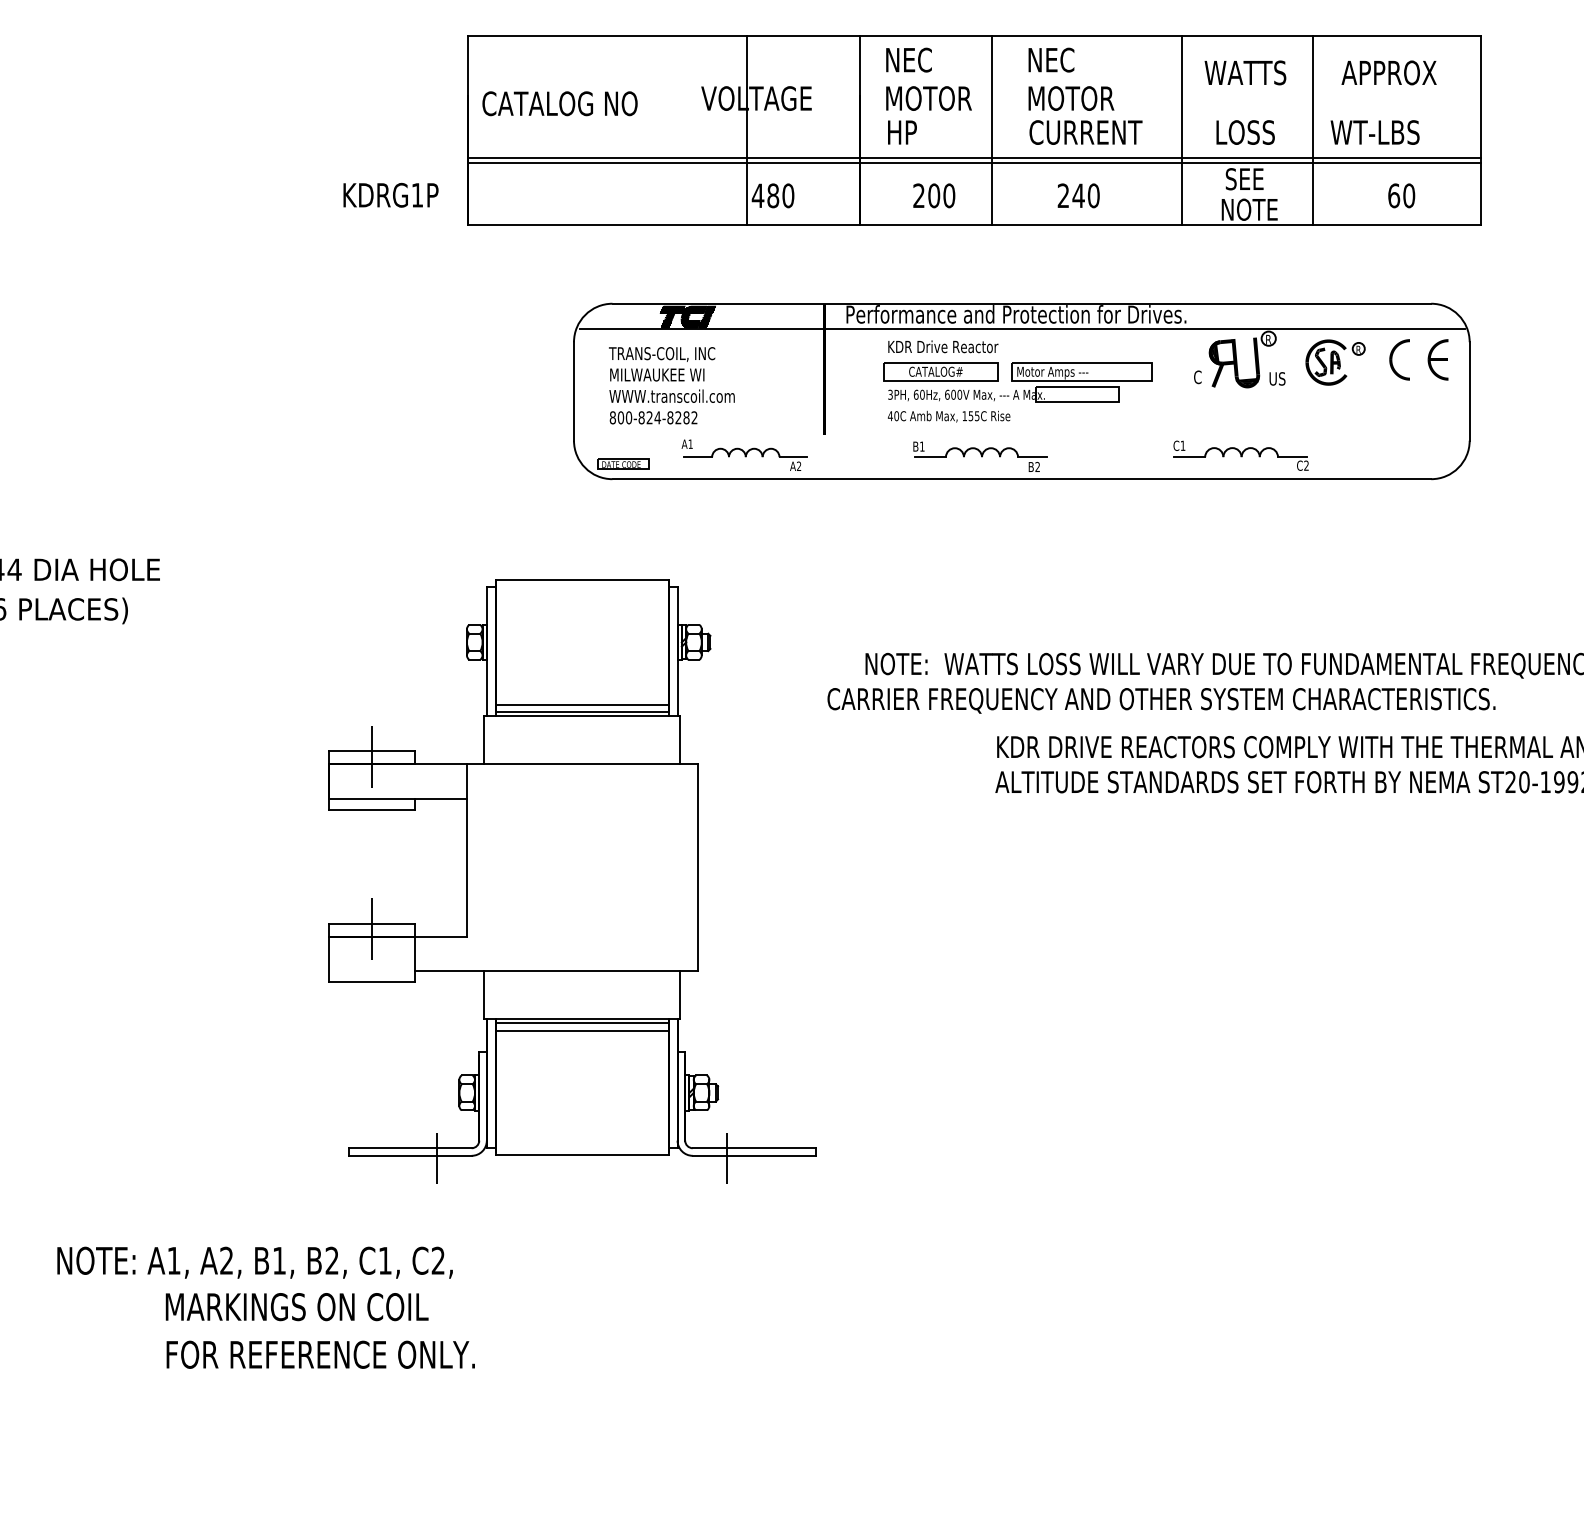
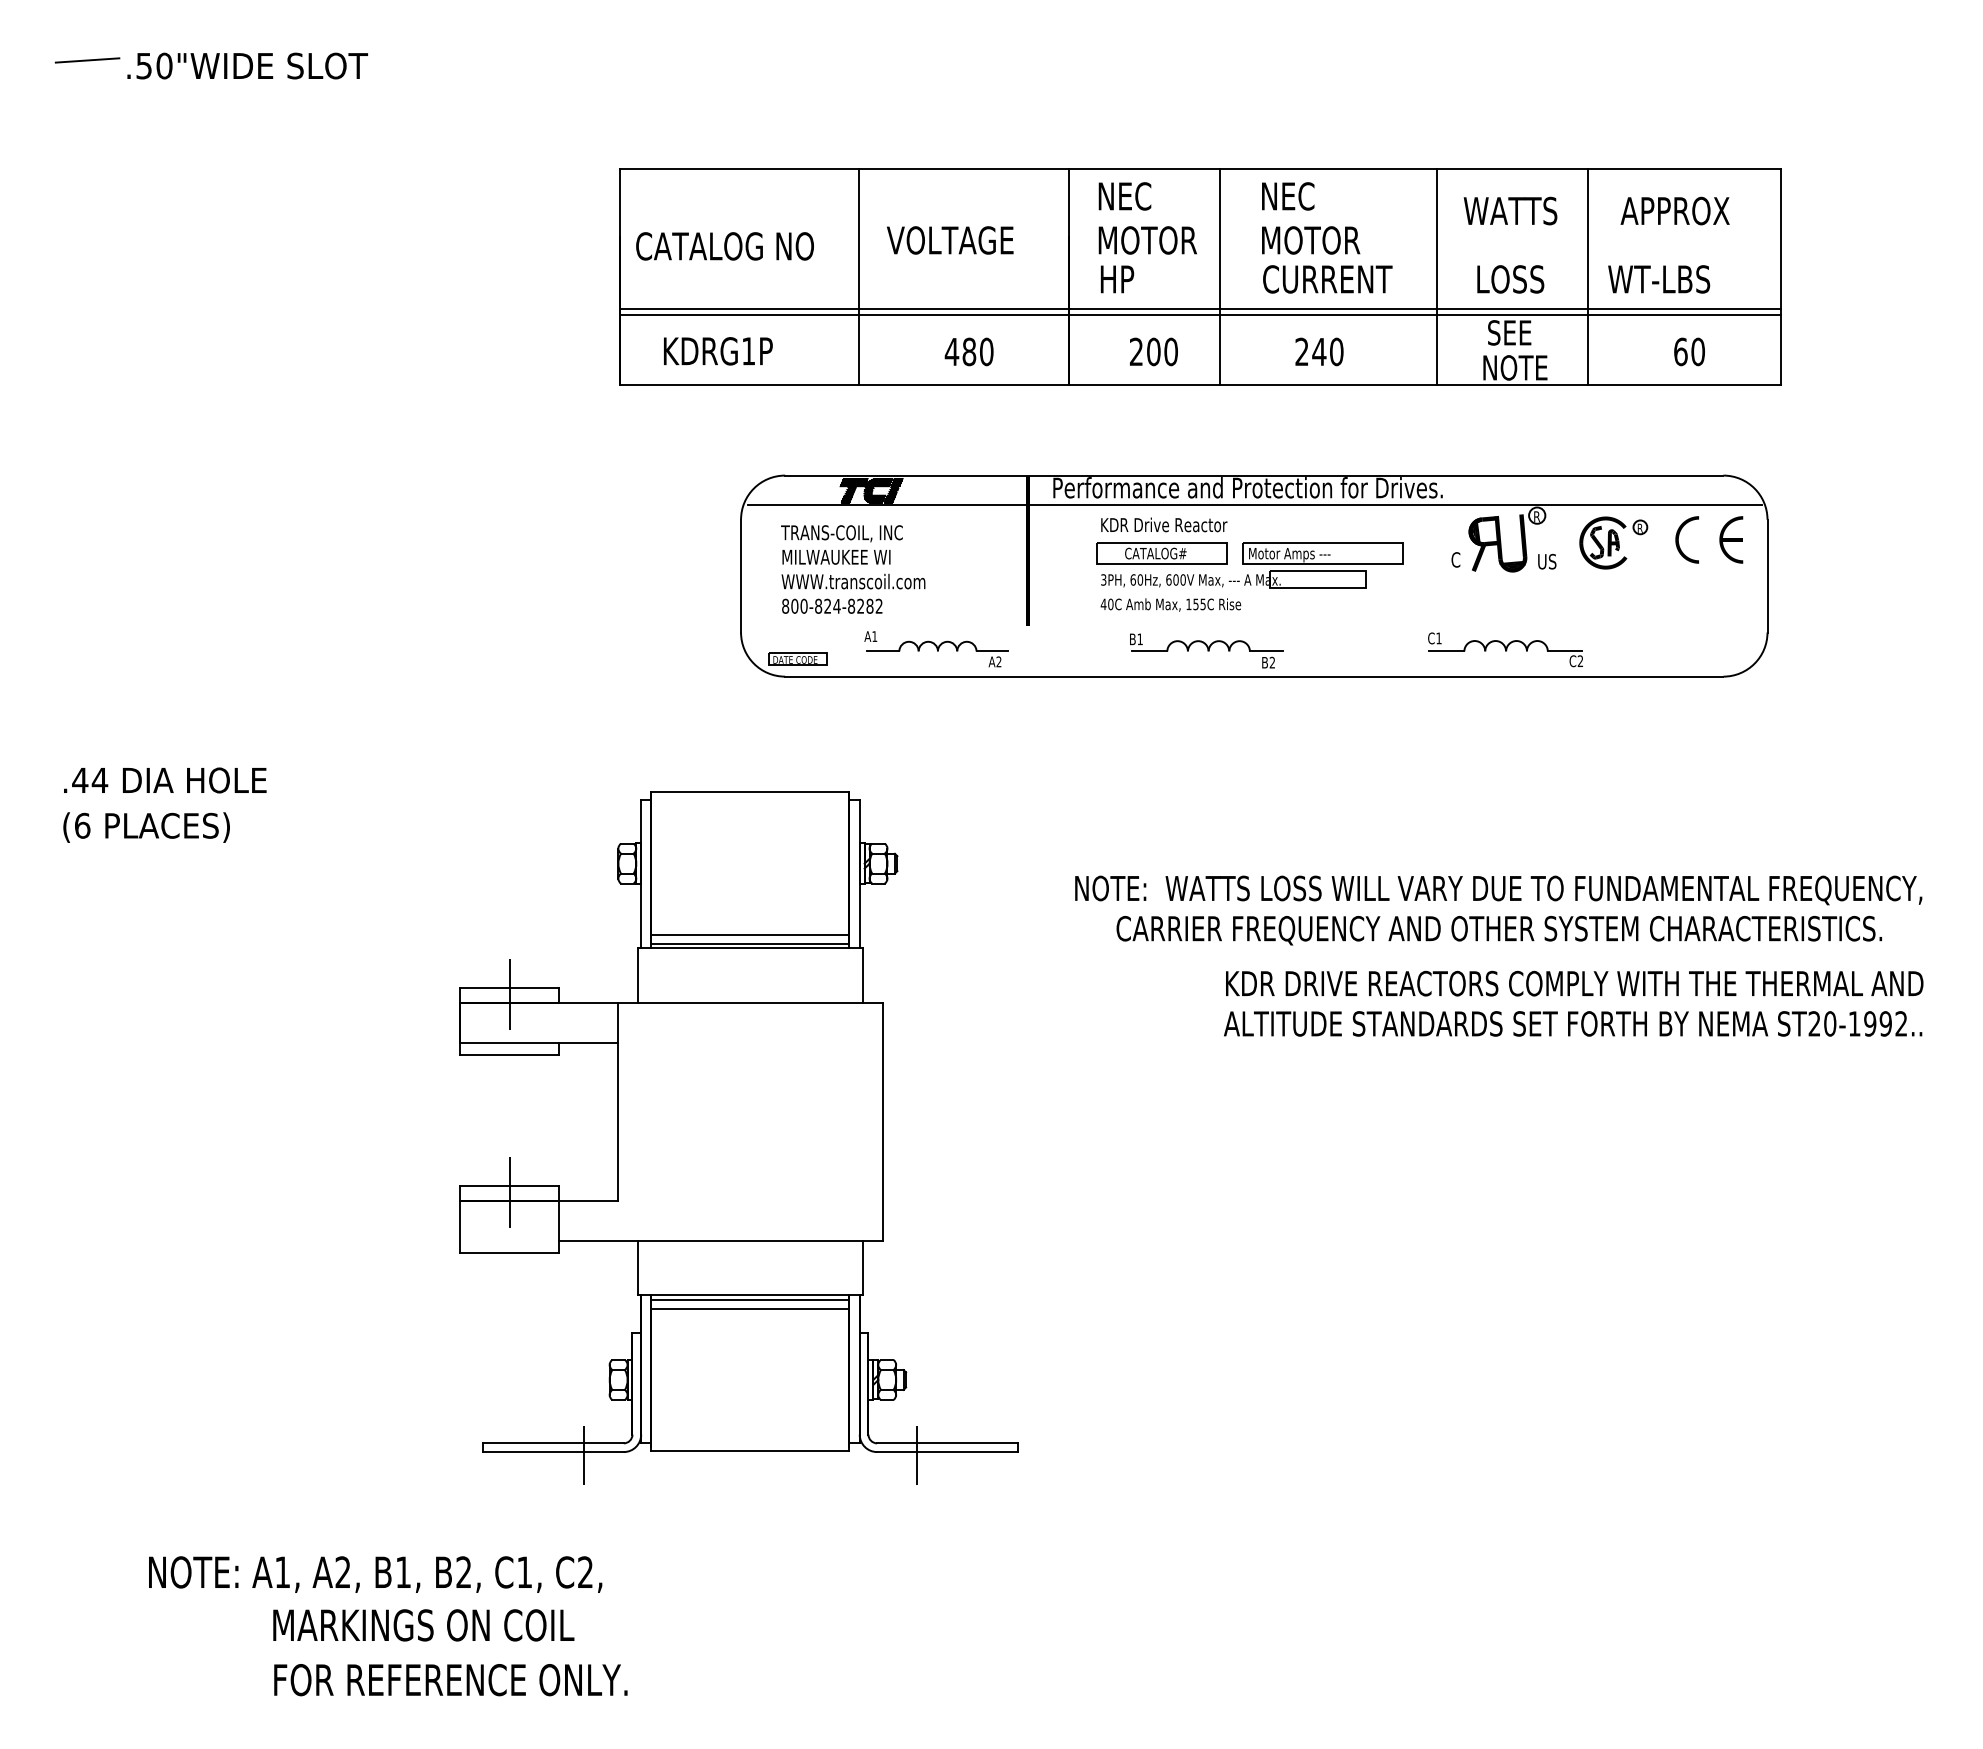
line: (746, 130) -> (858, 277), moved
text: (391, 195) -> (718, 351), moved
text: (1160, 700) -> (1498, 930), moved

